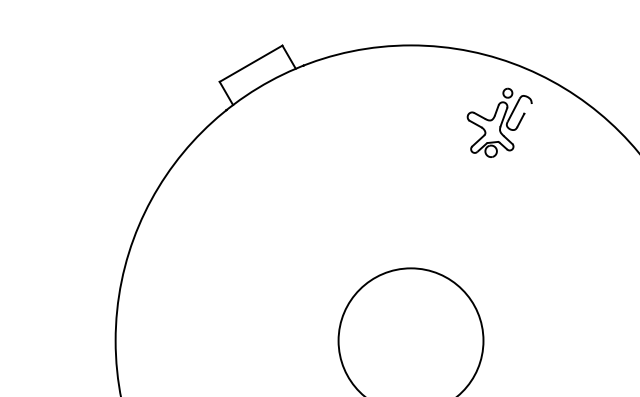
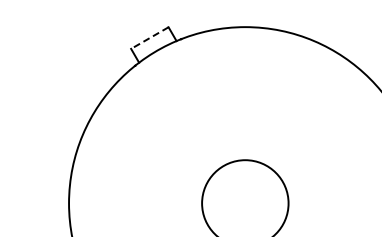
line: (250, 64) -> (149, 38), solid -> dashed
part: (500, 123) -> (298, 73), removed

